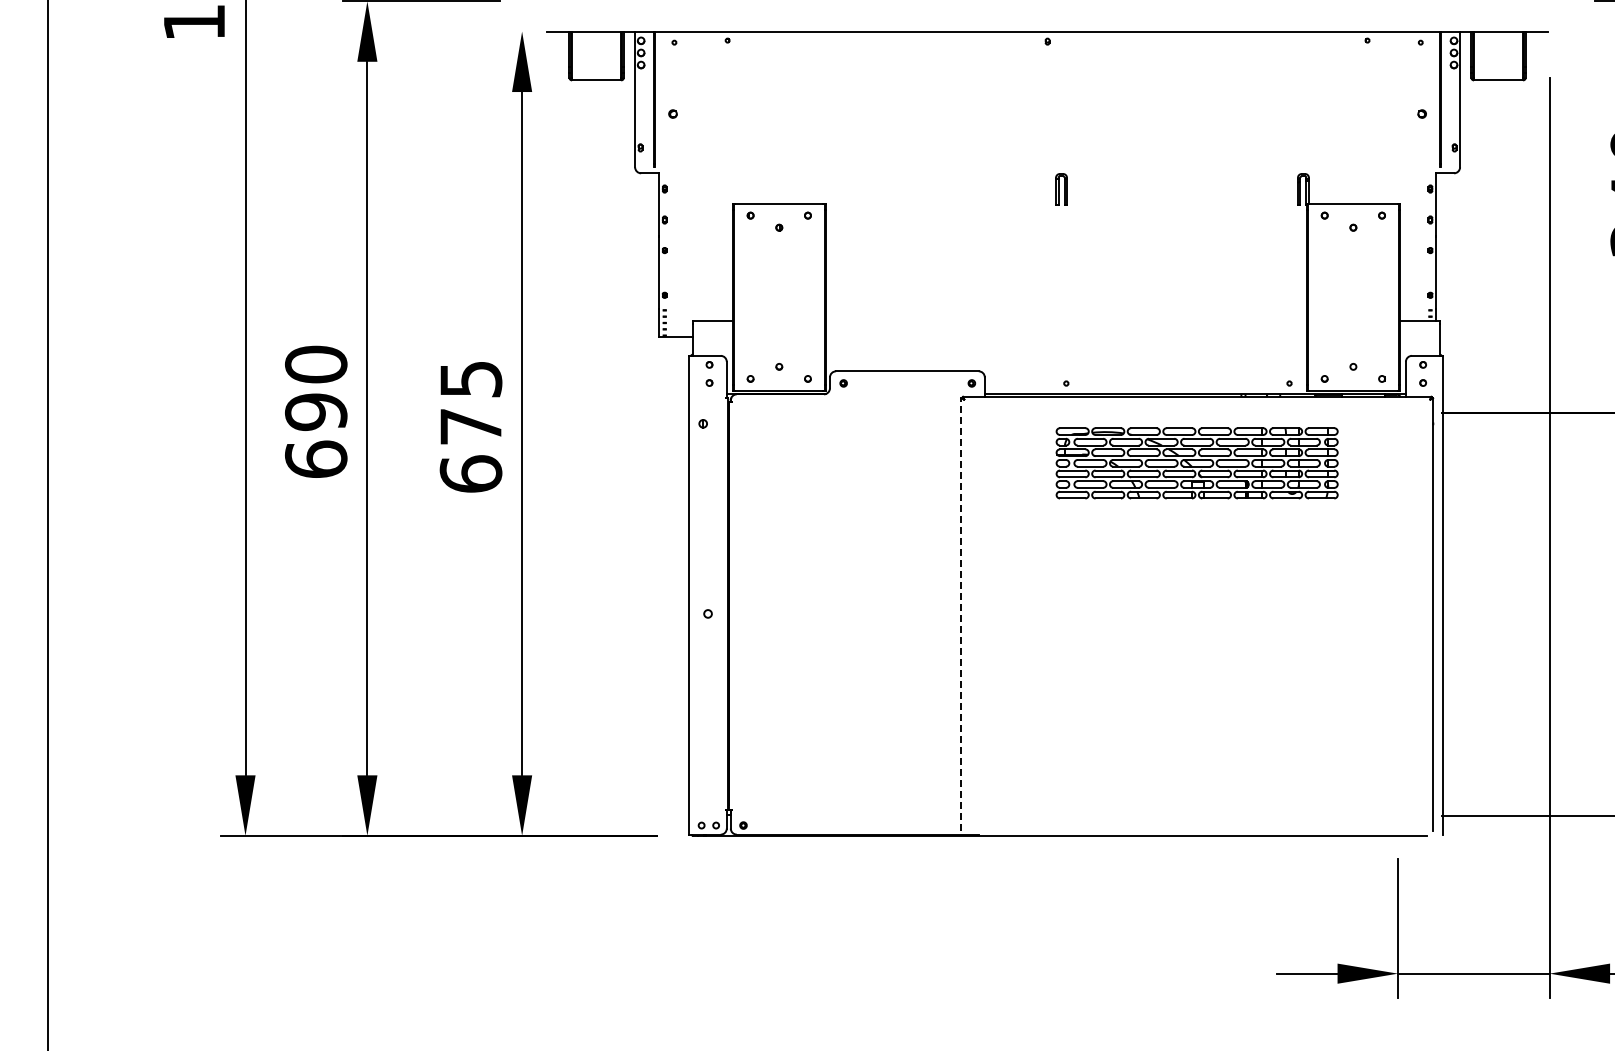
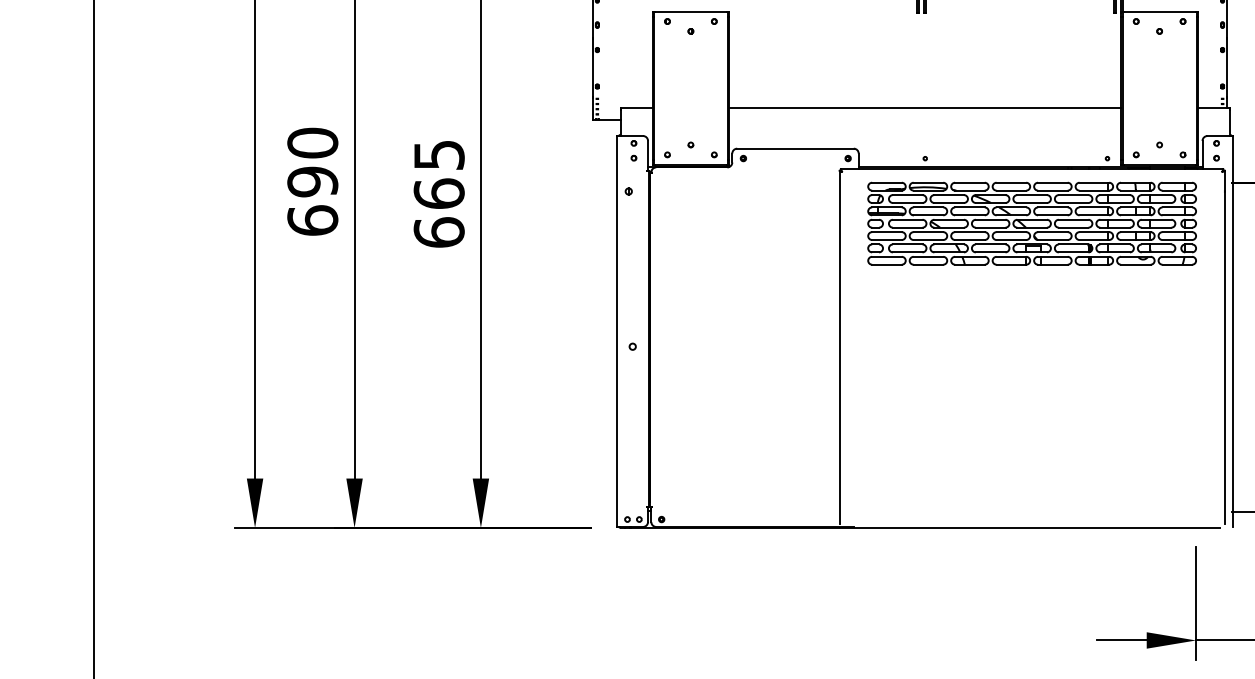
line: (1066, 321) -> (925, 107), added
text: (470, 426) -> (438, 193), 675 -> 665
part: (1196, 463) -> (1031, 223), size x1.43
line: (961, 613) -> (839, 346), dashed -> solid

